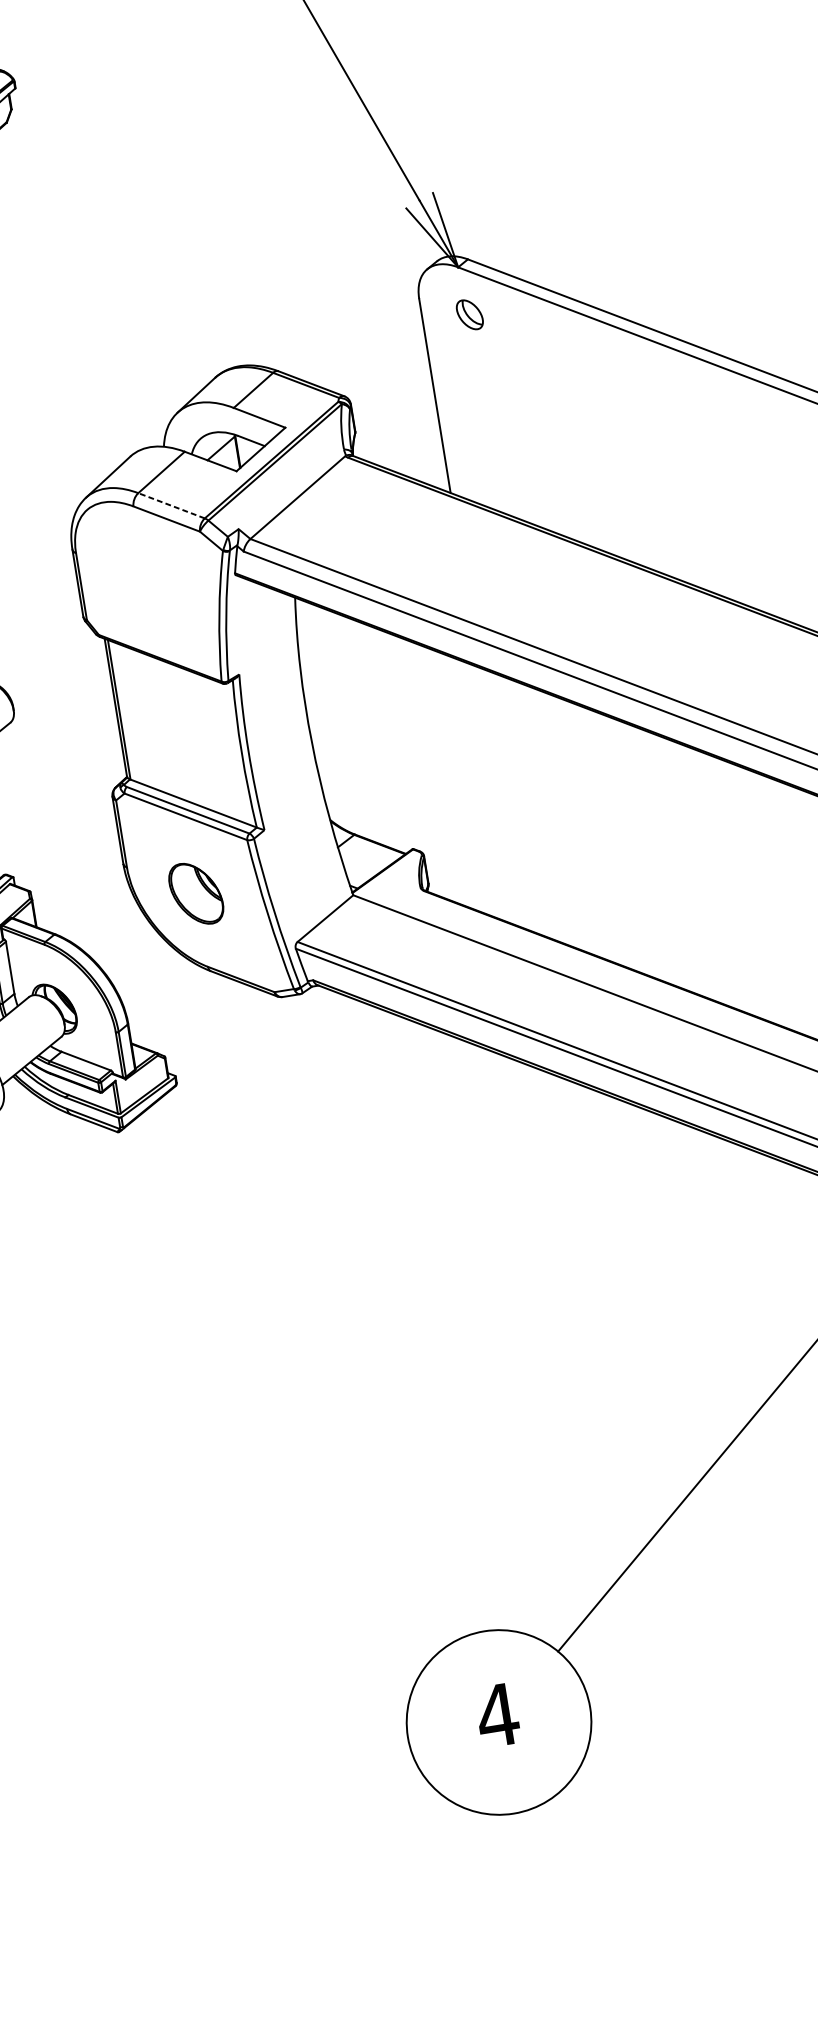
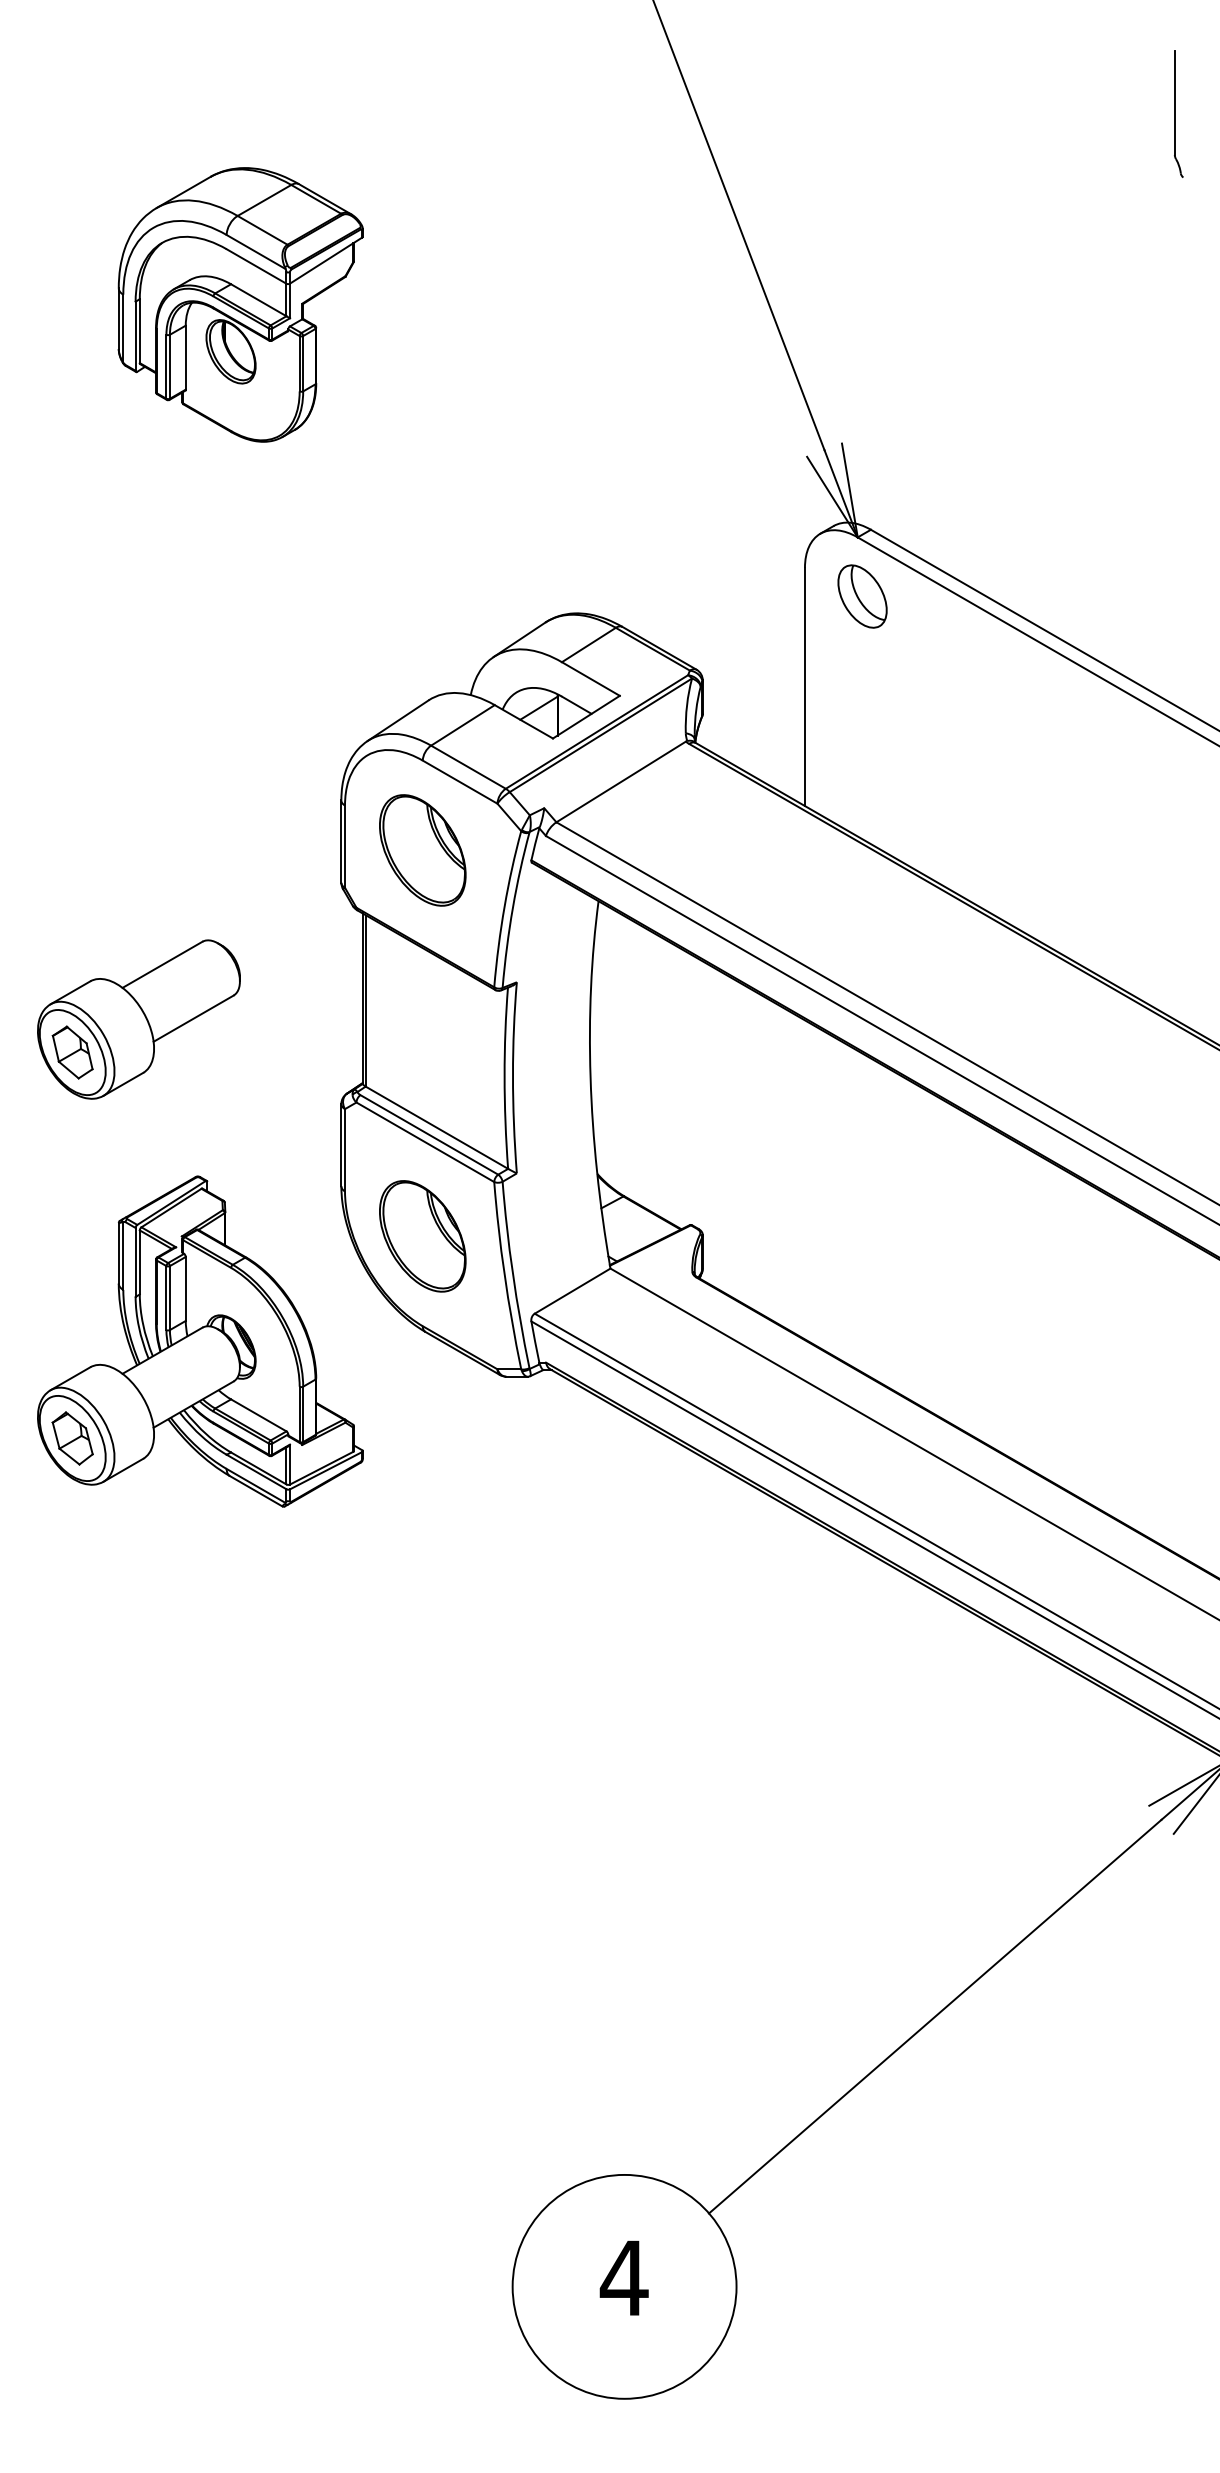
part: (469, 314) -> (862, 596), size x1.67
line: (171, 505) -> (468, 766), dashed -> solid
part: (145, 579) -> (422, 850), added
part: (196, 893) -> (422, 1236), size x1.43

